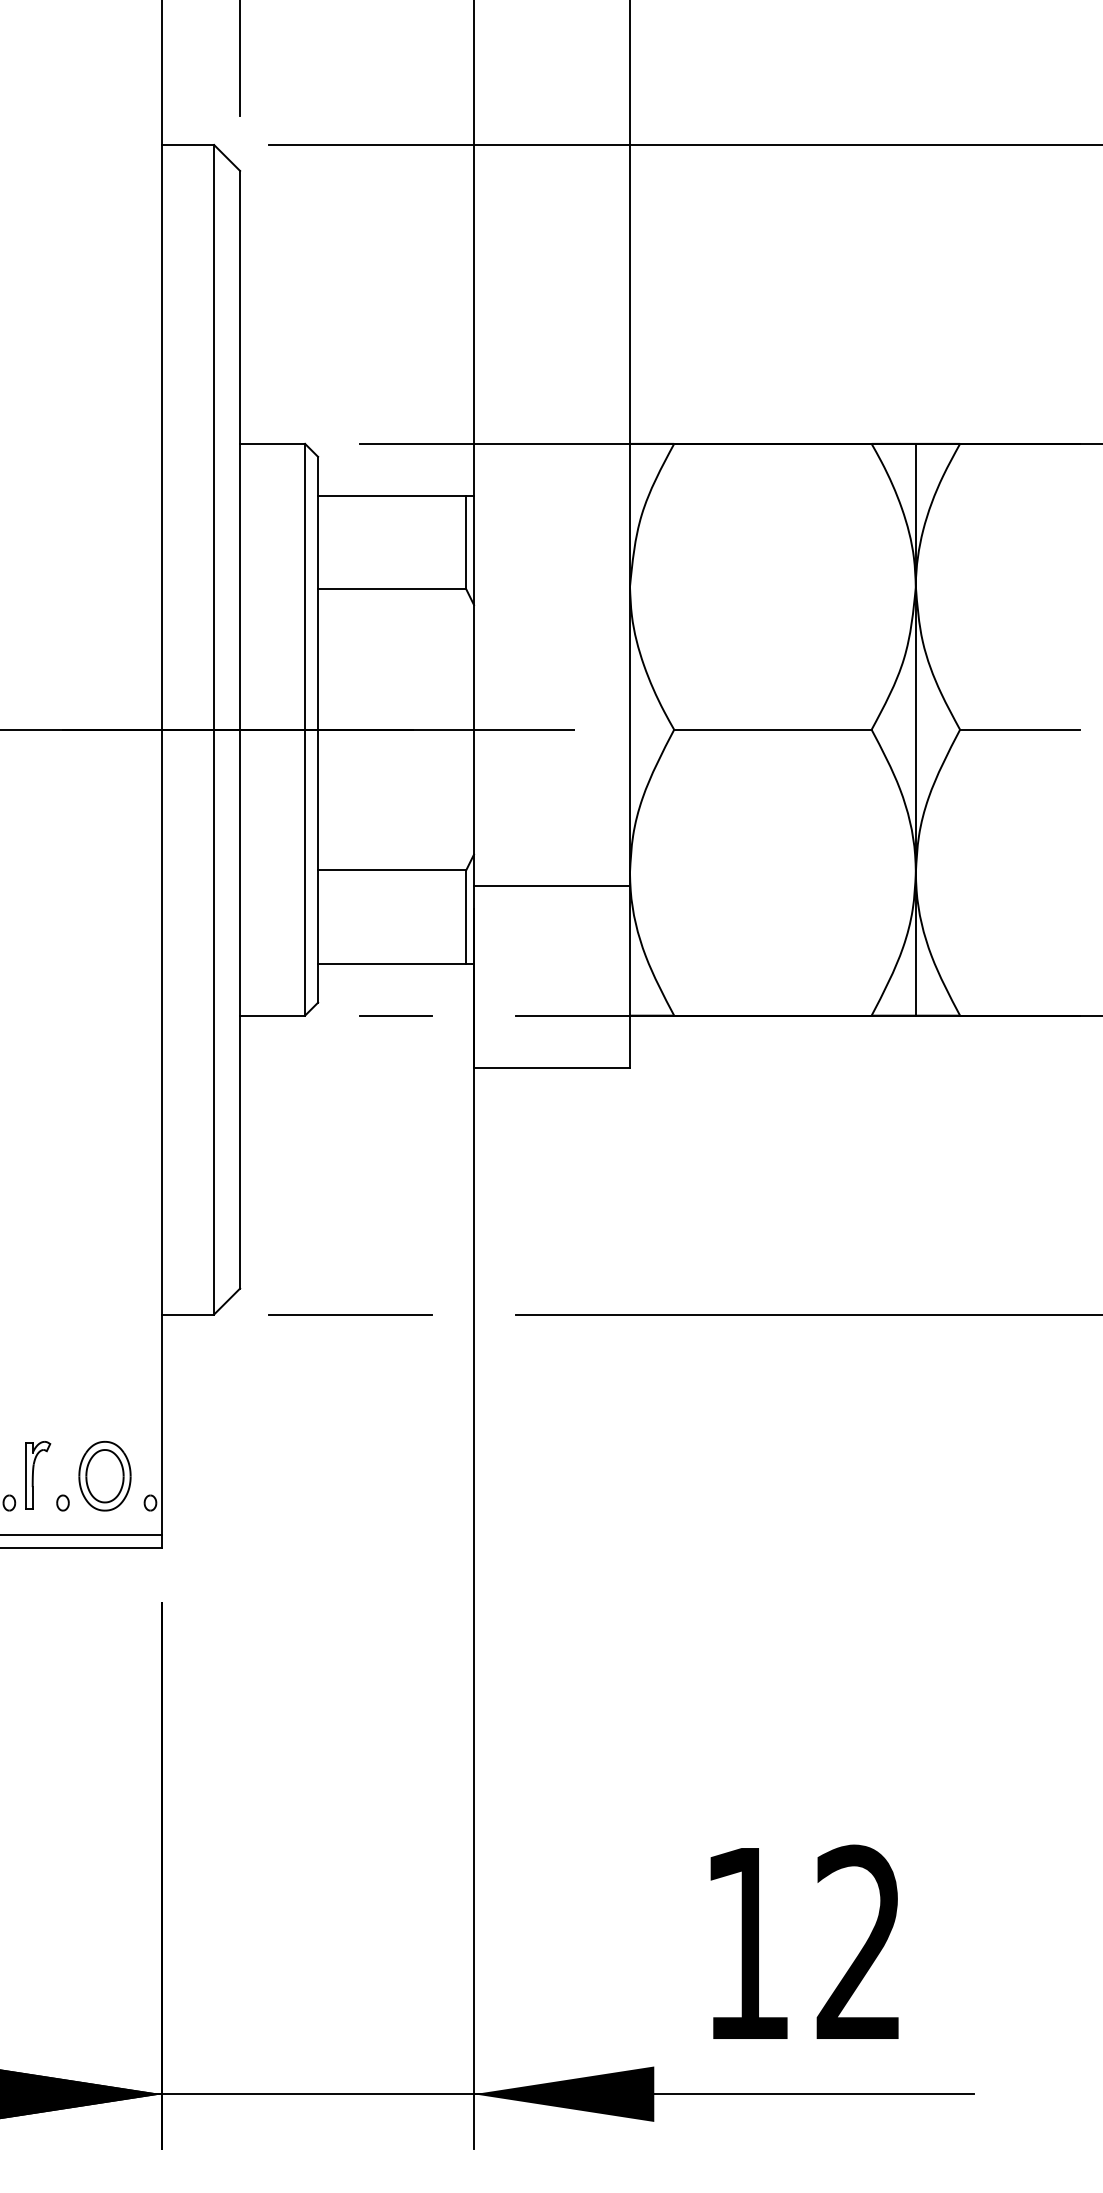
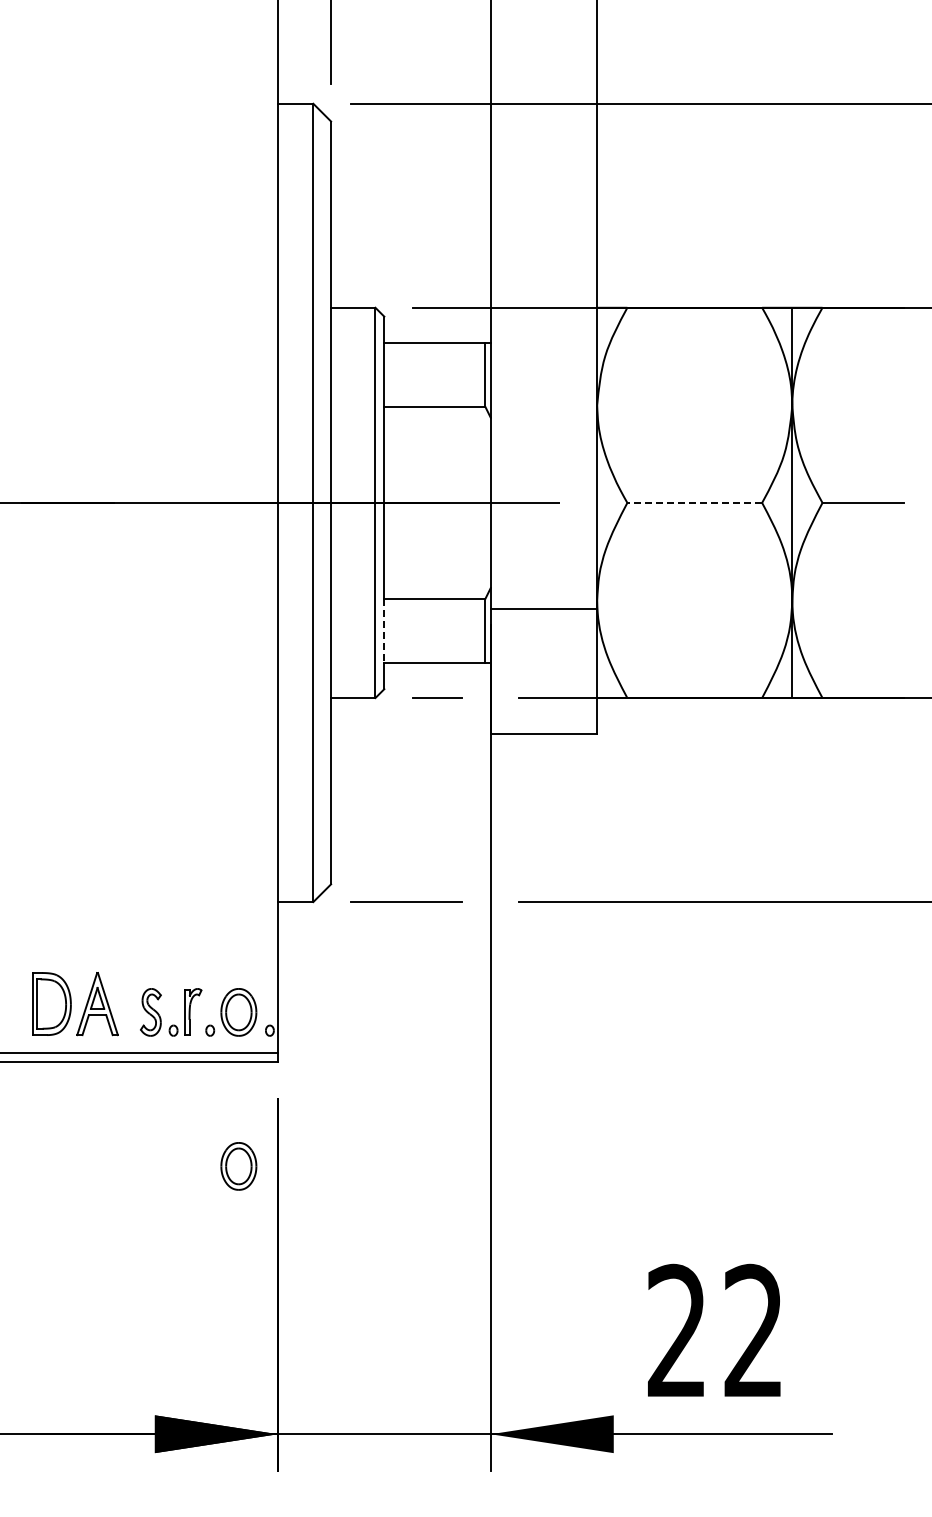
line: (772, 729) -> (694, 502), solid -> dashed
line: (318, 916) -> (384, 630), solid -> dashed
part: (104, 1701) -> (238, 1166), added
text: (746, 1940) -> (676, 1329), 12 -> 22

